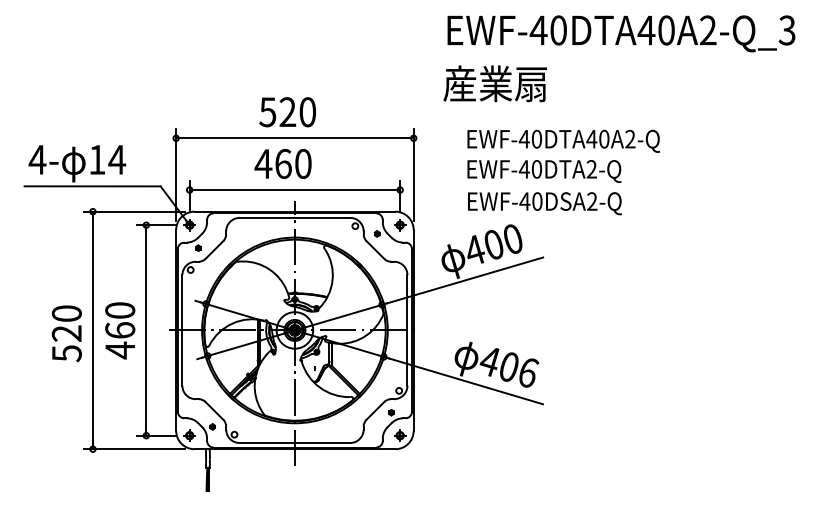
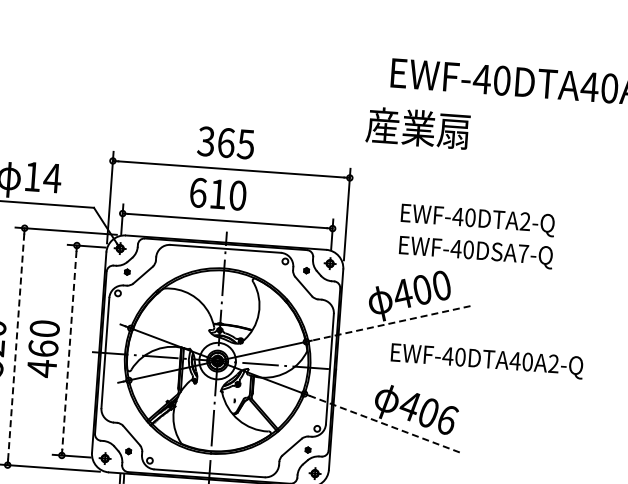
text: (494, 83) -> (417, 127), moved
text: (288, 112) -> (226, 143), 520 -> 365
text: (563, 140) -> (486, 360), moved
text: (272, 163) -> (207, 192), 460 -> 610
text: (592, 201) -> (523, 253), EWF-40DSA2-Q -> EWF-40DSA7-Q
line: (464, 280) -> (390, 323), solid -> dashed
line: (92, 330) -> (15, 346), solid -> dashed
line: (146, 330) -> (69, 350), solid -> dashed
line: (465, 381) -> (384, 424), solid -> dashed

